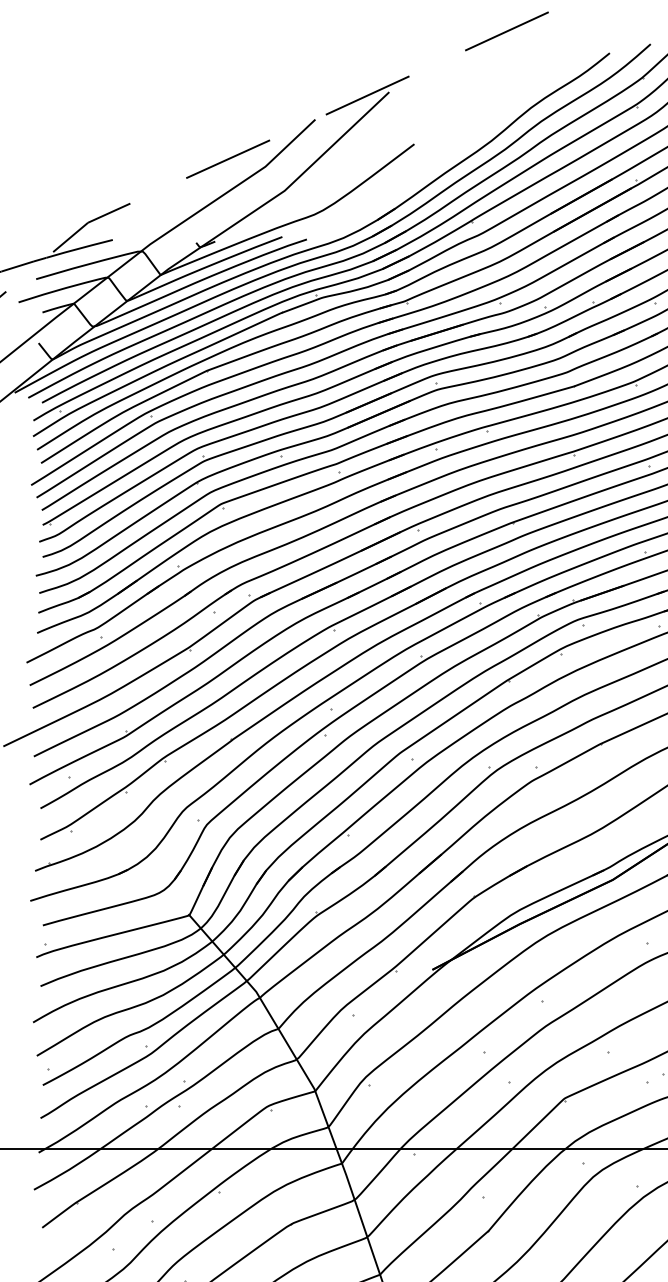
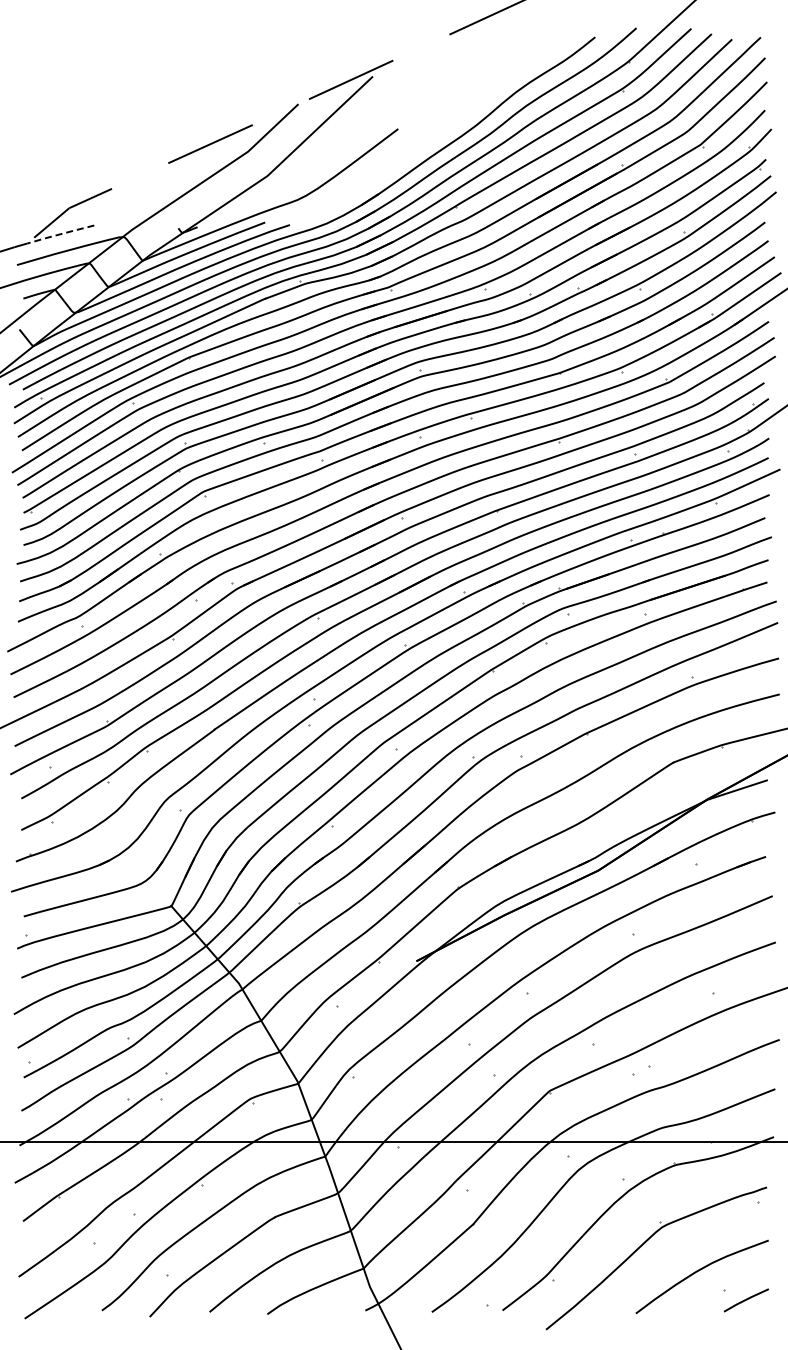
line: (78, 248) -> (59, 234), solid -> dashed

